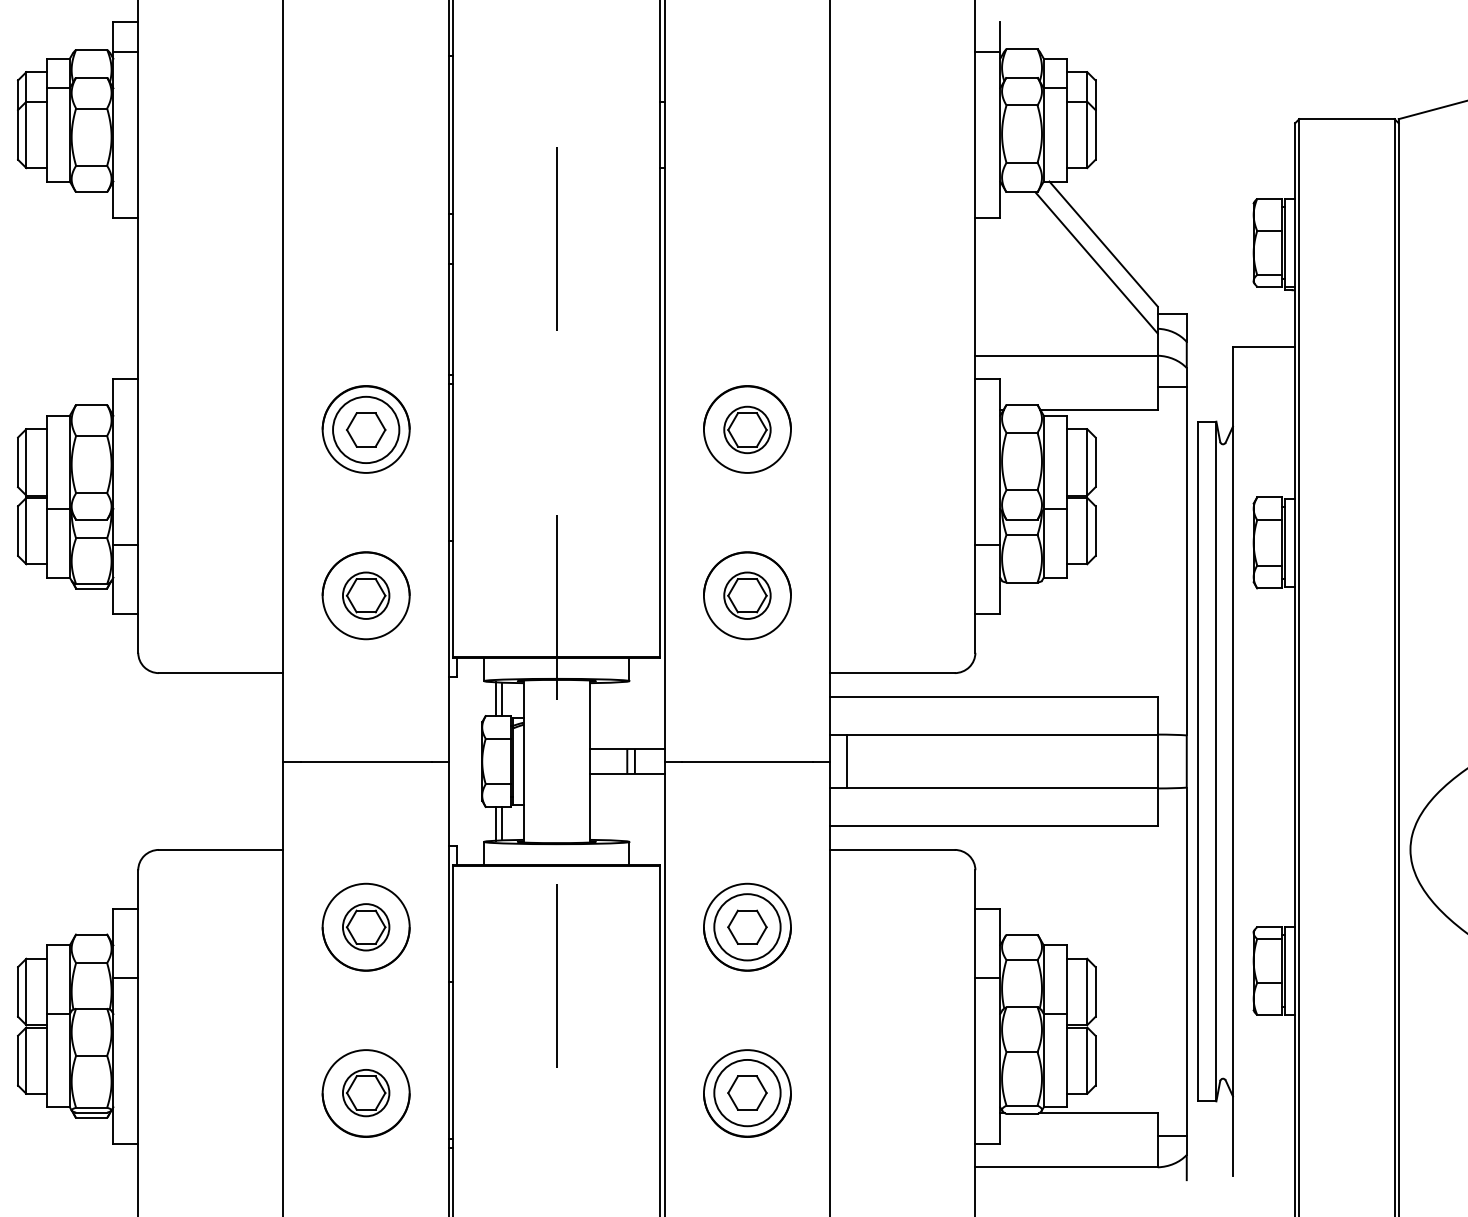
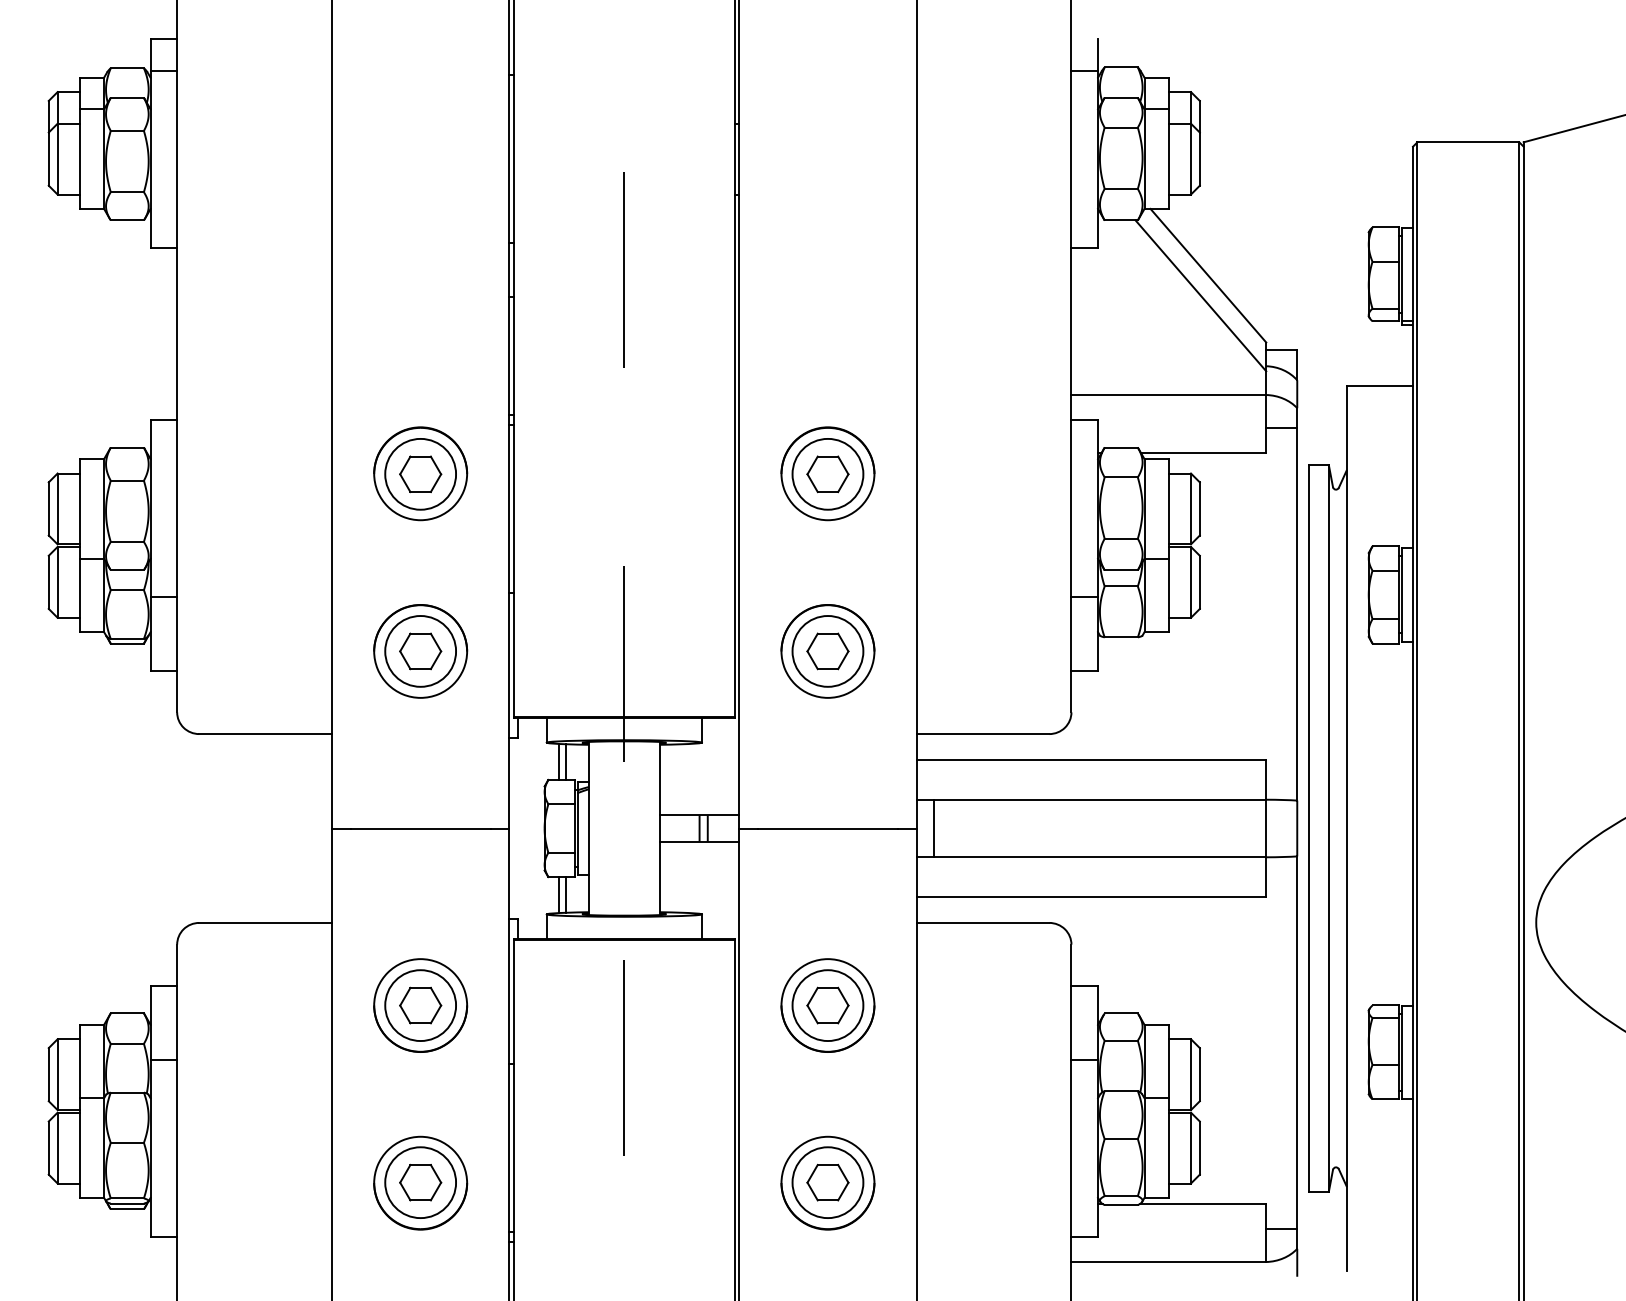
circle: (747, 429) -> (827, 473), size x1.43
circle: (366, 595) -> (420, 651), size x1.43
circle: (747, 595) -> (827, 651), size x1.43
circle: (366, 927) -> (420, 1005), size x1.43
circle: (366, 1092) -> (420, 1182), size x1.43

